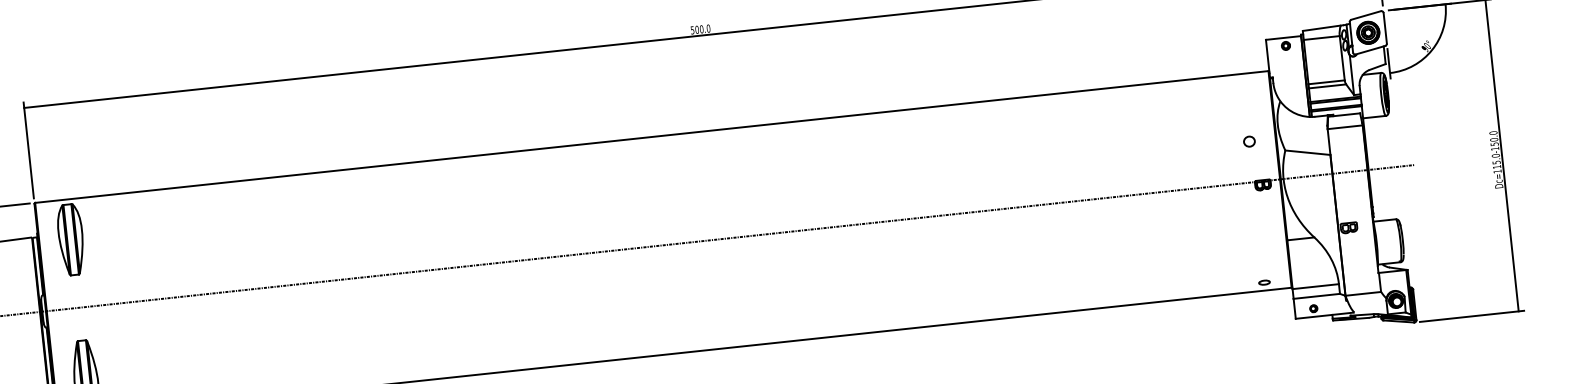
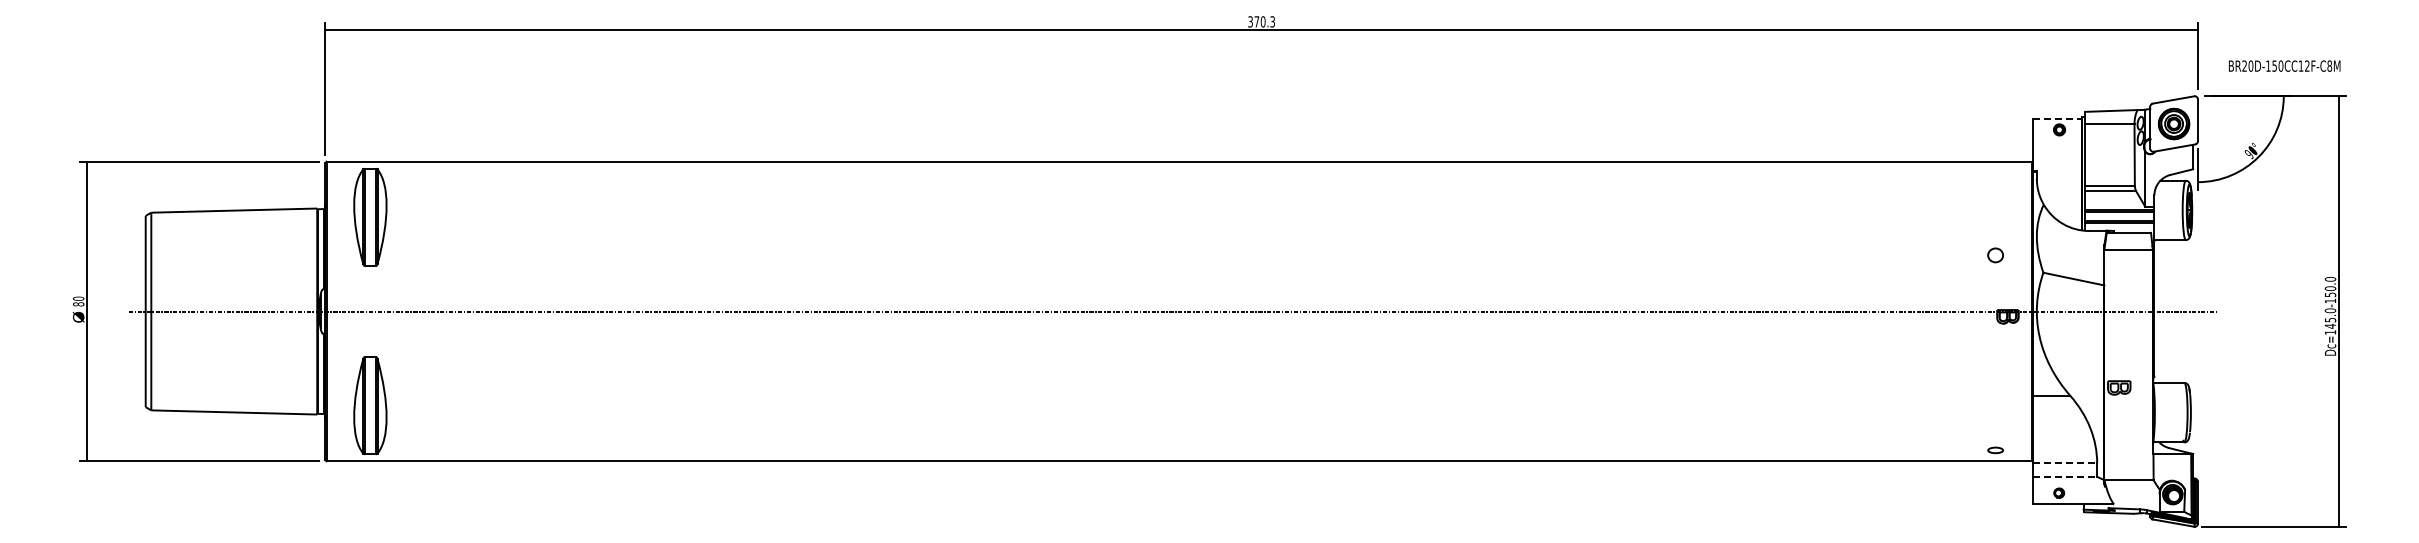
text: (700, 29) -> (1261, 21), 500.0 -> 370.3
line: (1283, 37) -> (2057, 118), solid -> dashed
text: (1497, 166) -> (2330, 325), Dc=115.0-150.0 -> Dc=145.0-150.0
line: (1316, 286) -> (2065, 463), solid -> dashed
line: (1317, 296) -> (2065, 476), solid -> dashed

